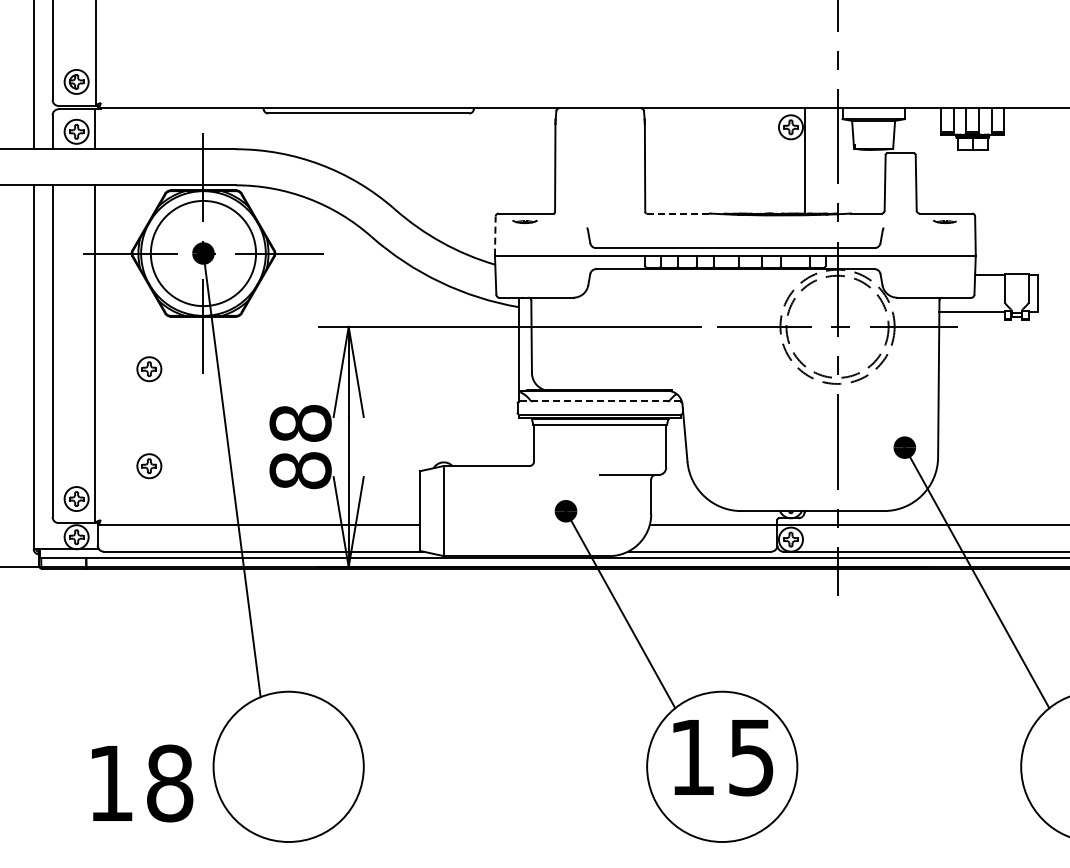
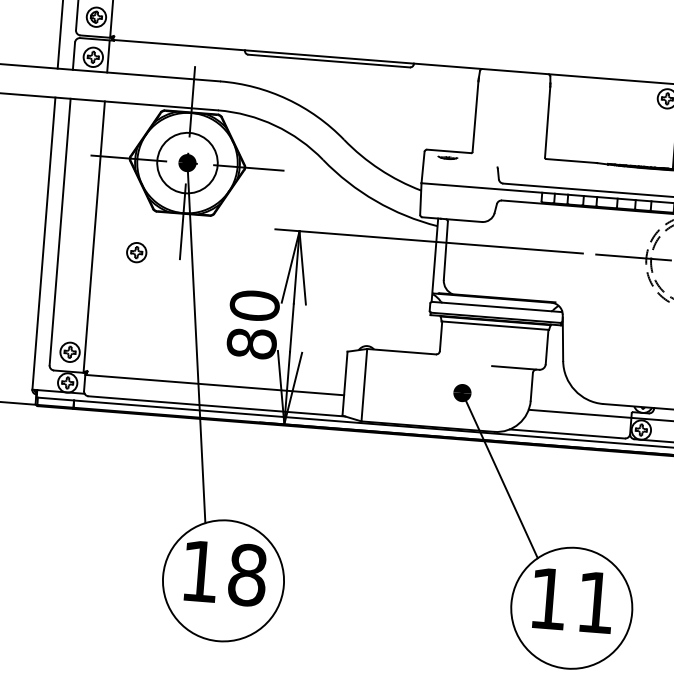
line: (678, 213) -> (571, 160), dashed -> solid
line: (495, 235) -> (423, 167), dashed -> solid
circle: (203, 253) -> (187, 163), size x0.71
line: (600, 401) -> (497, 307), dashed -> solid
text: (300, 423) -> (254, 305), 88 -> 80
part: (149, 466) -> (130, 330), removed
text: (751, 758) -> (595, 603), 15 -> 11
text: (142, 783) -> (225, 573), moved

